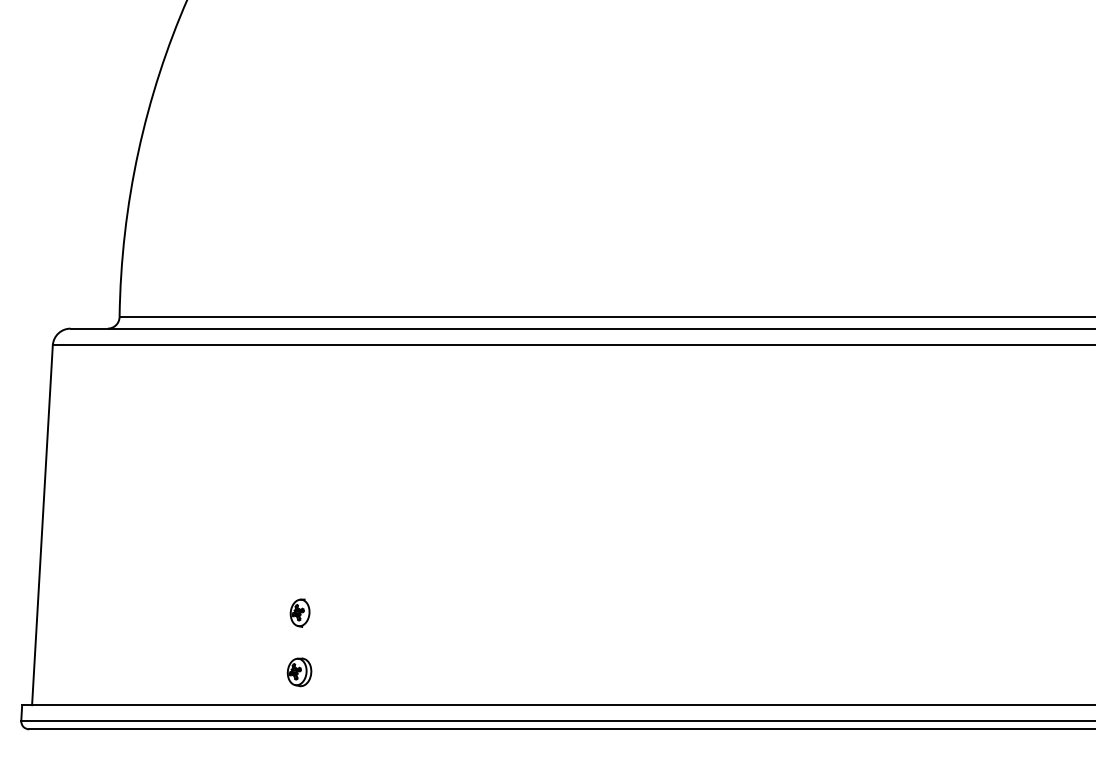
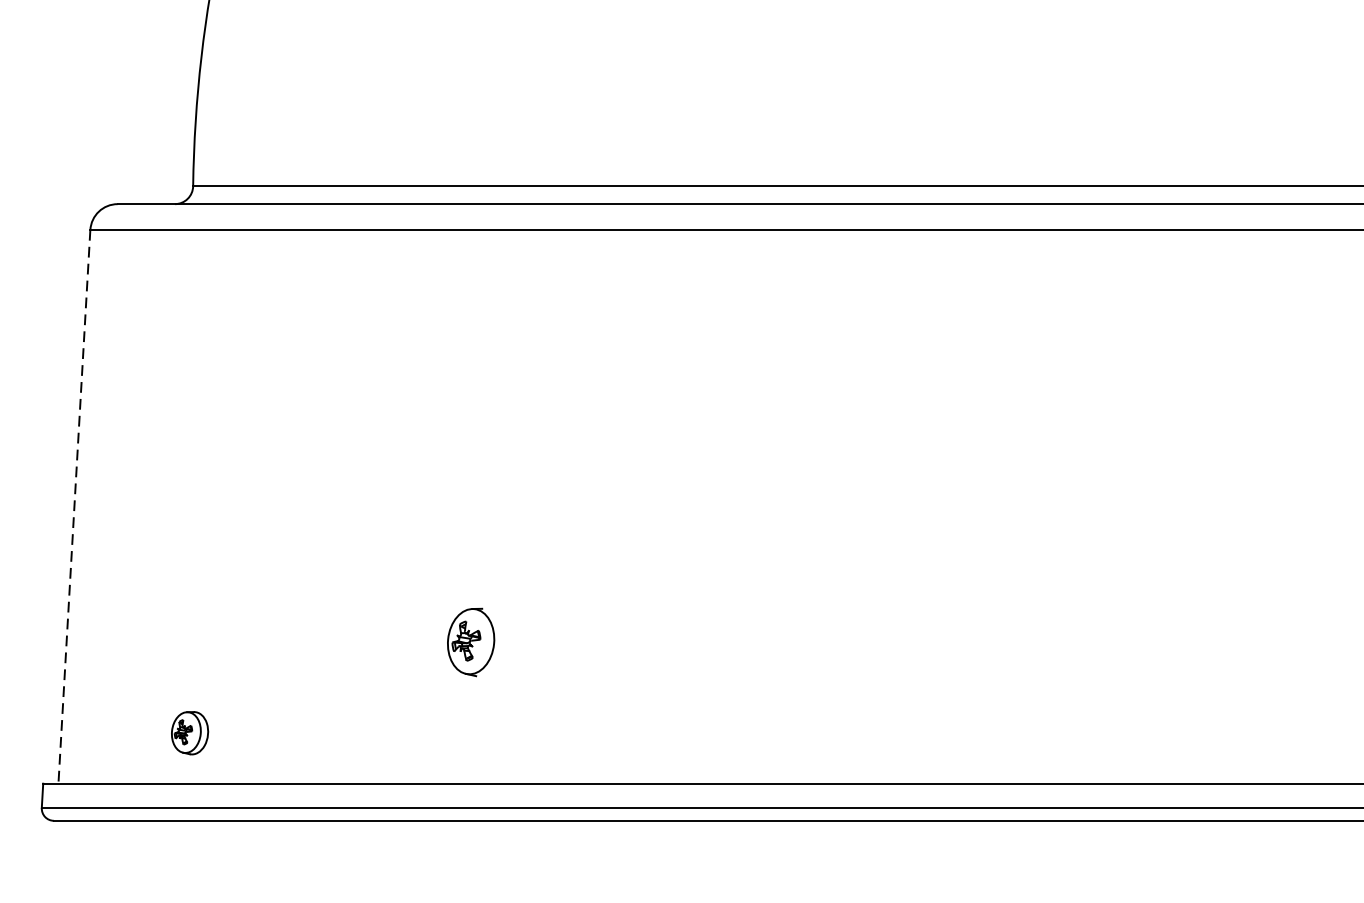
line: (42, 525) -> (74, 507), solid -> dashed
part: (299, 612) -> (470, 641), size x1.6
part: (299, 672) -> (189, 733), moved

